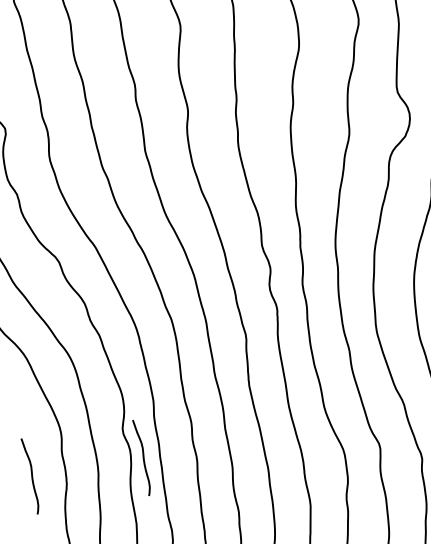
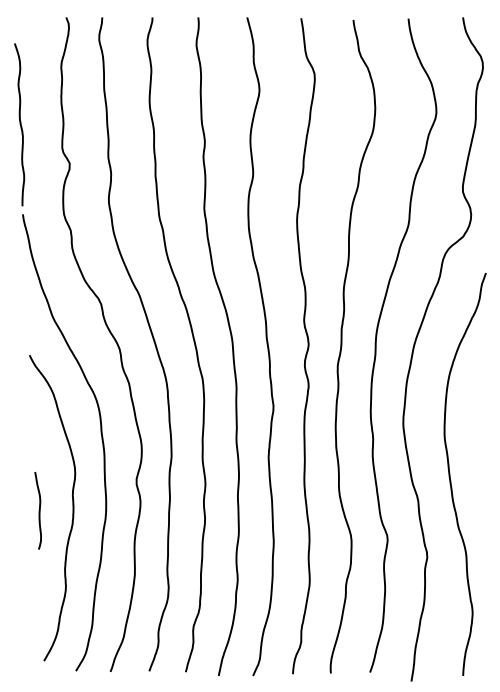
curve: (142, 457) -> (151, 510), removed

